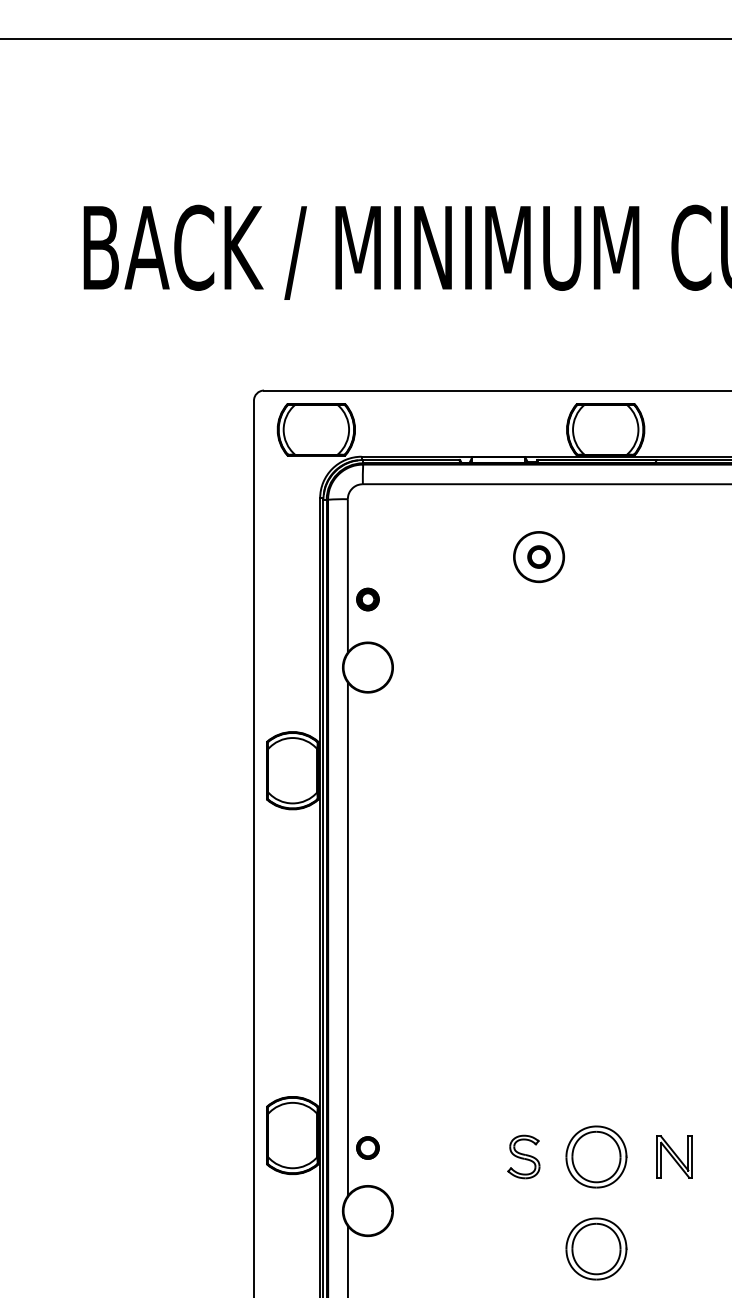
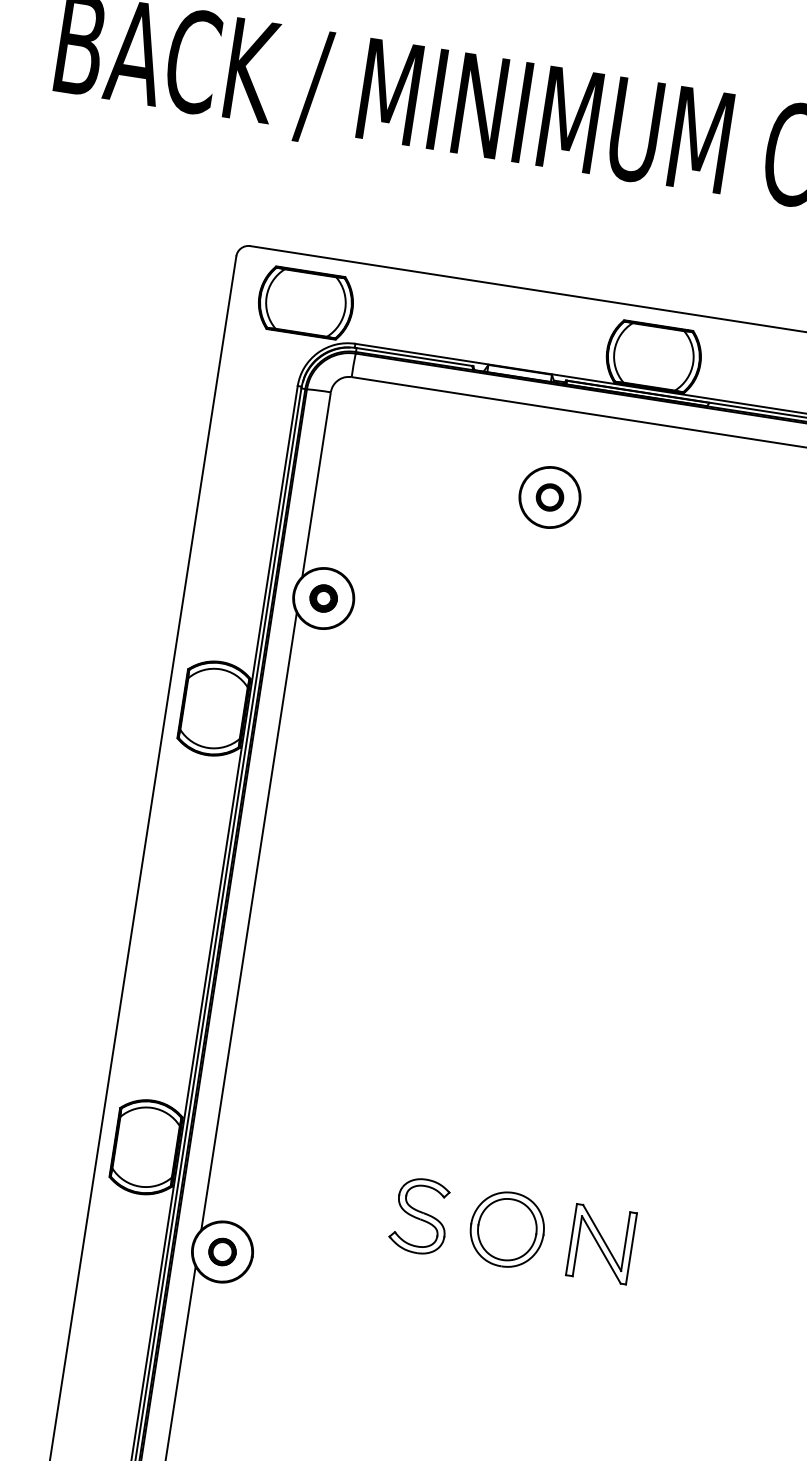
part: (367, 599) -> (323, 598), moved
part: (367, 1147) -> (222, 1251), moved
part: (523, 1156) -> (419, 1215), size x1.43
part: (674, 1156) -> (601, 1243), size x1.43
part: (596, 1248) -> (490, 1339), removed

